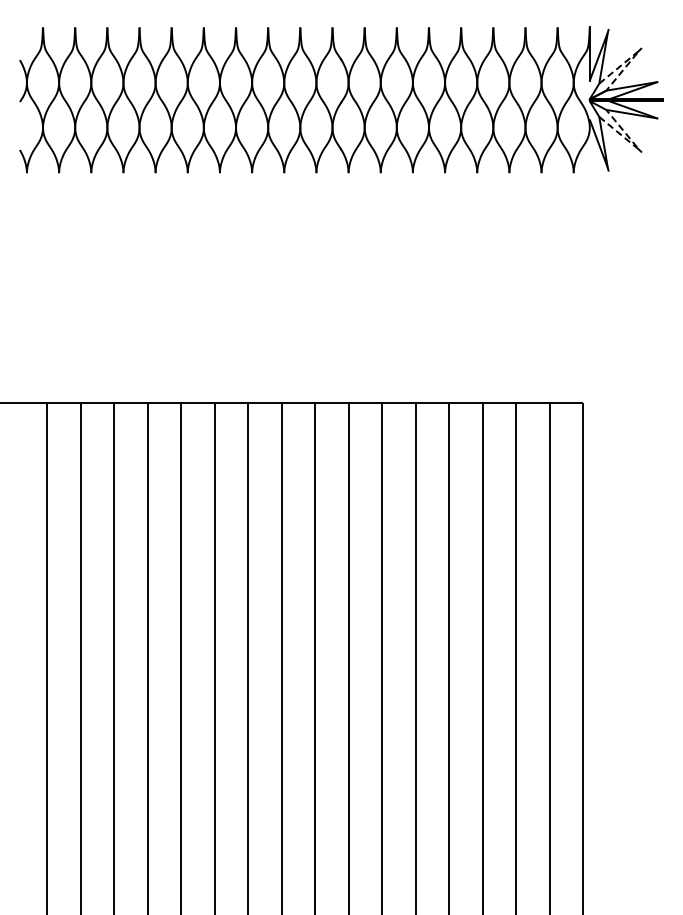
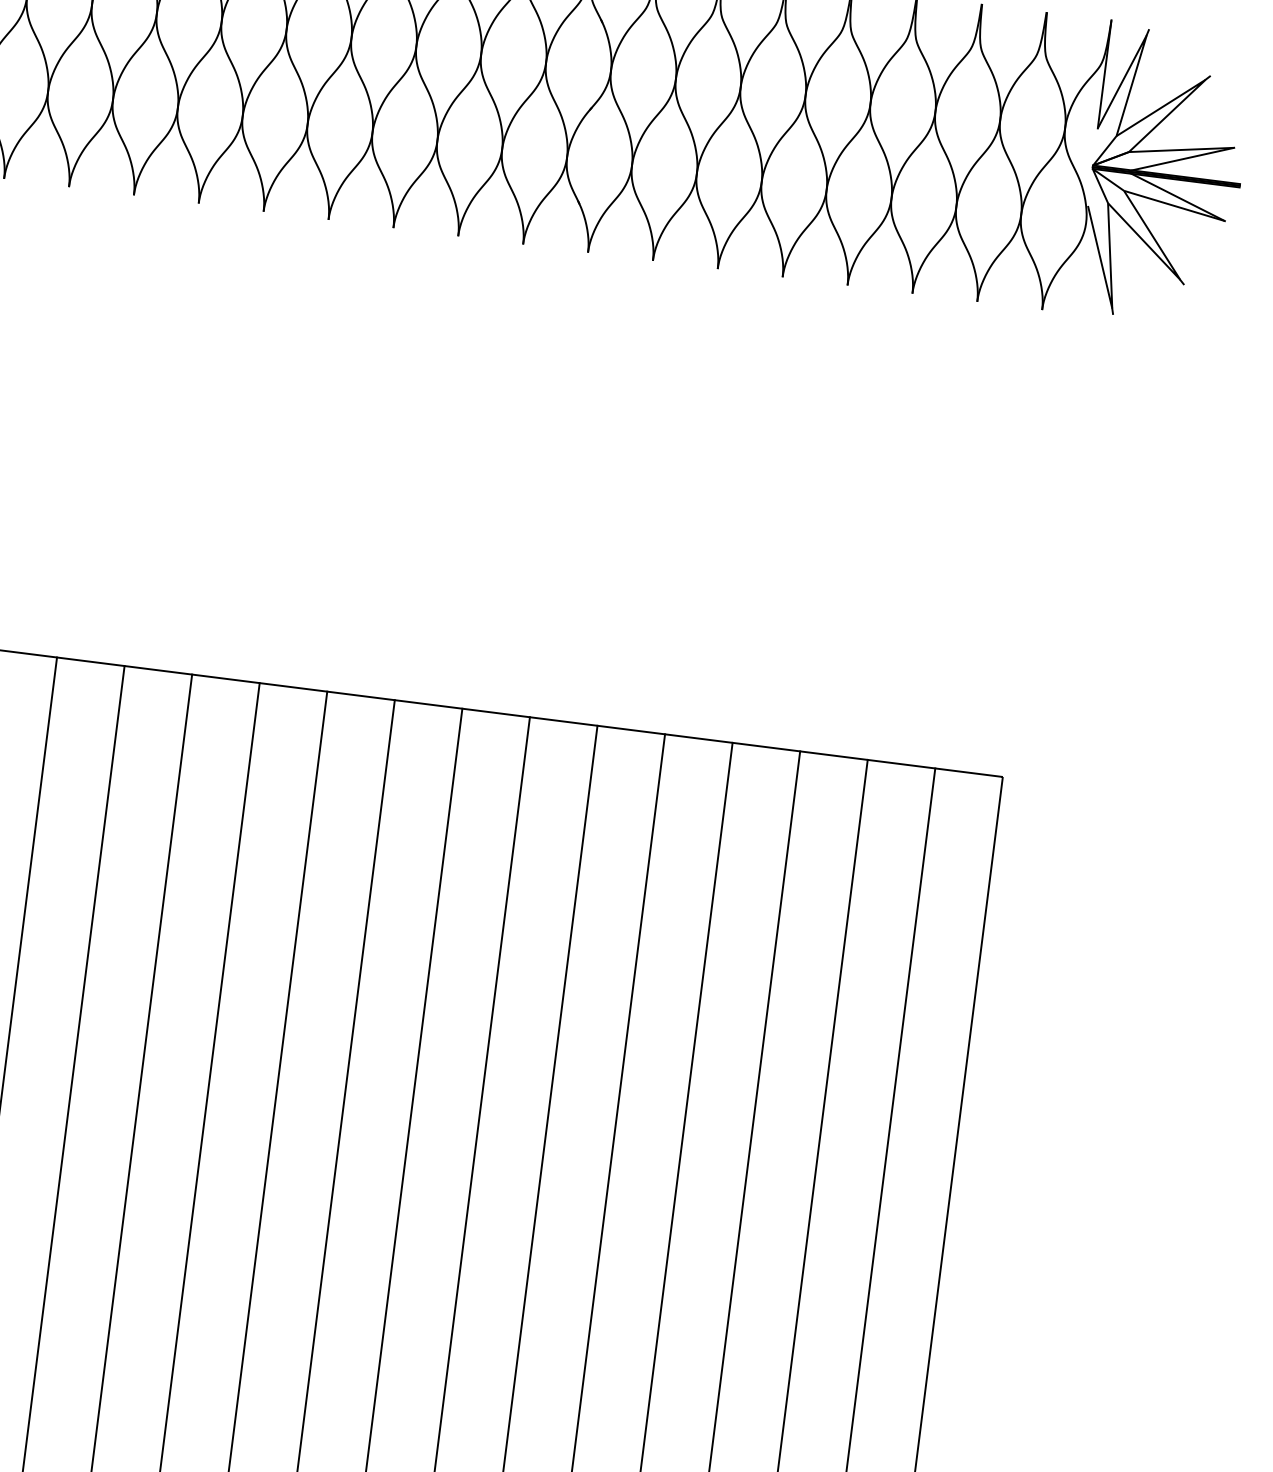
line: (639, 50) -> (1206, 79), dashed -> solid
line: (639, 149) -> (1180, 279), dashed -> solid

